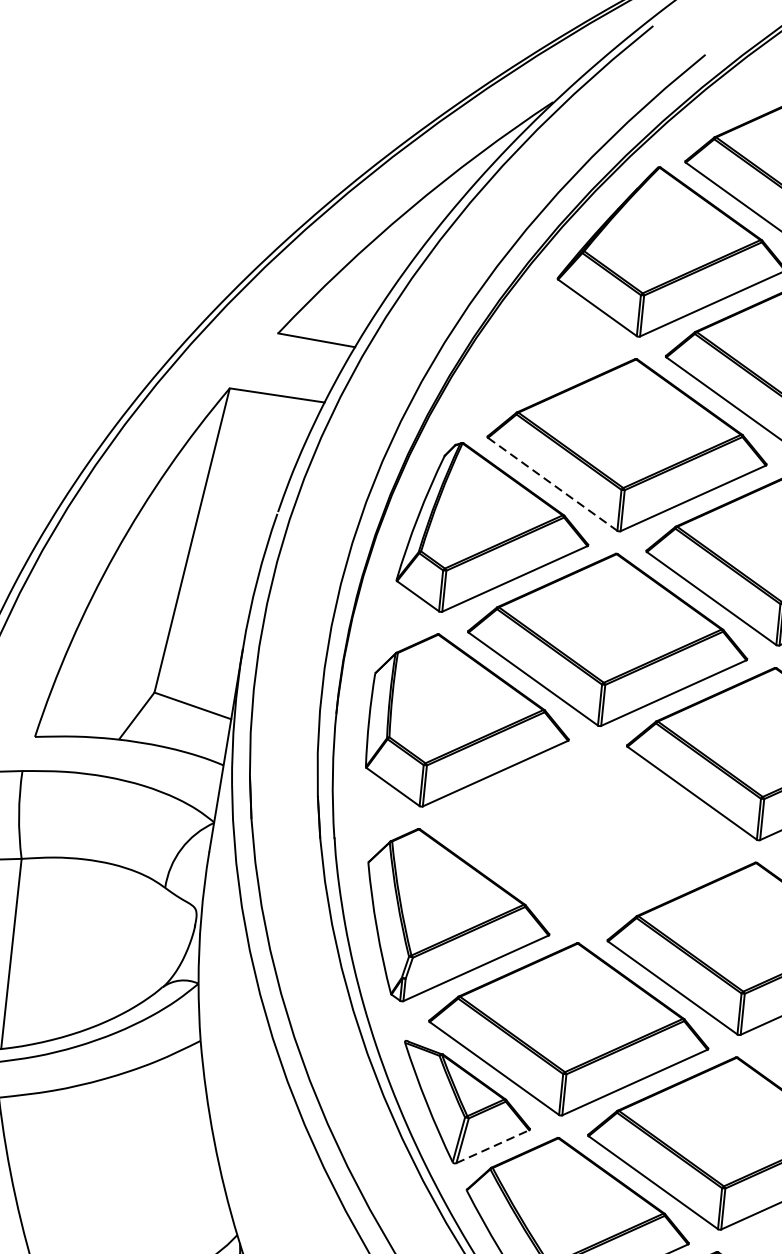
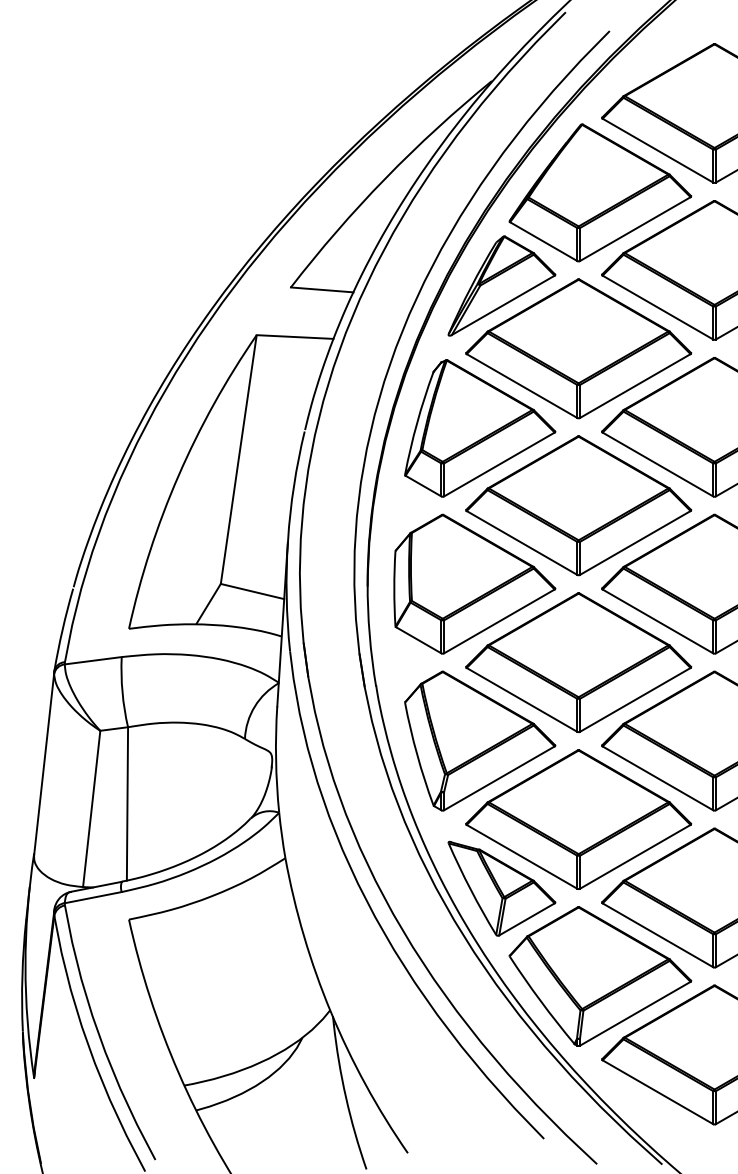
part: (539, 357) -> (501, 285), added
line: (553, 484) -> (522, 386), dashed -> solid
part: (588, 834) -> (578, 662), added
line: (493, 1146) -> (527, 919), dashed -> solid

